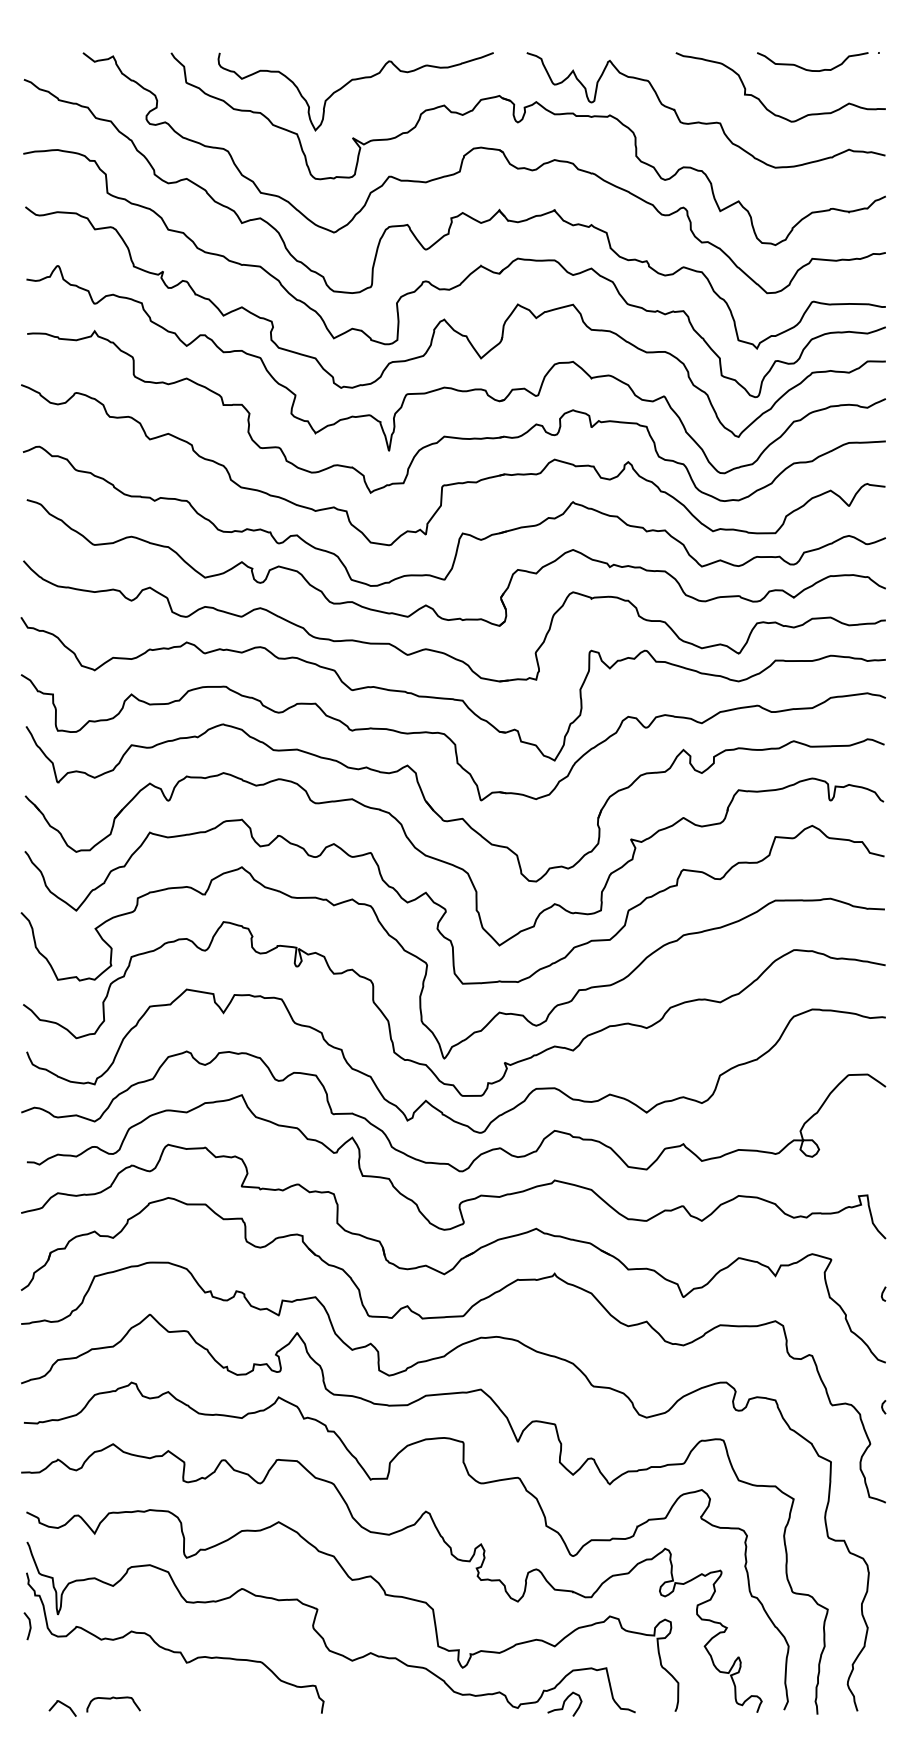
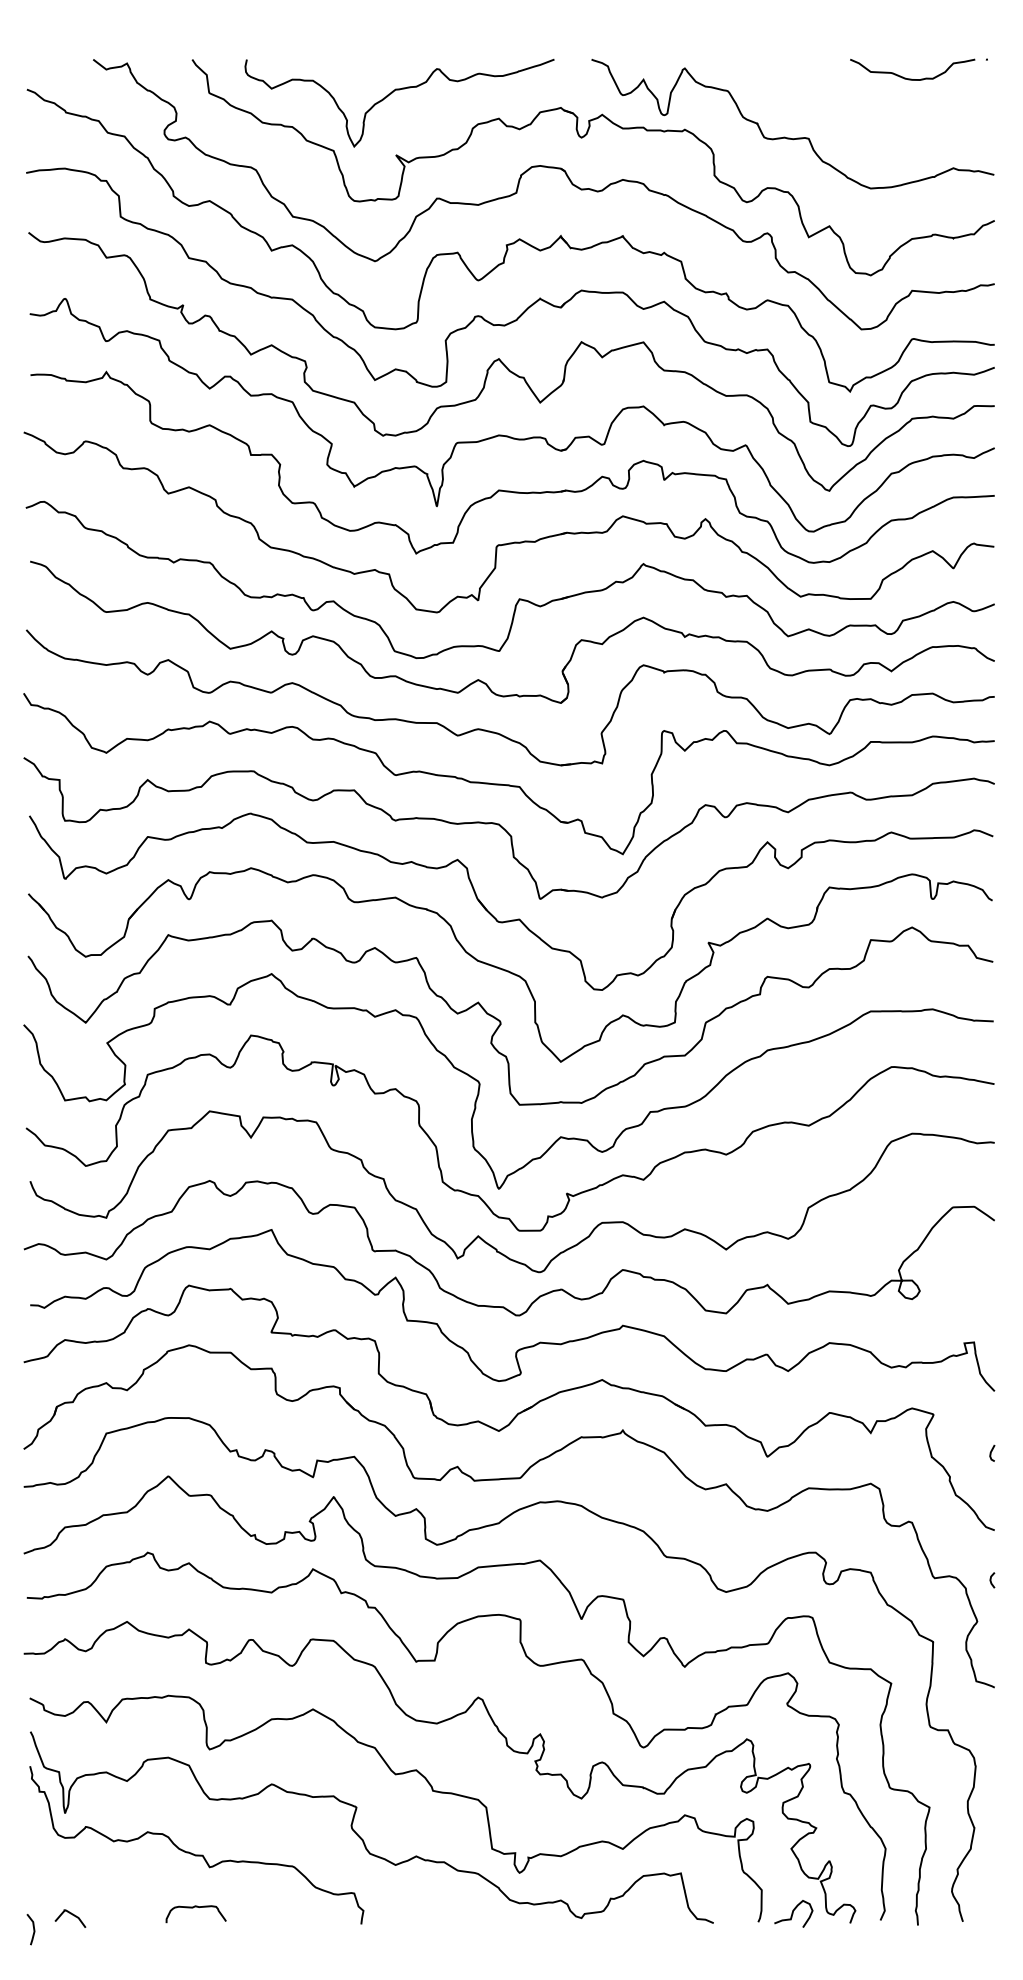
curve: (760, 99) -> (853, 111), removed
line: (29, 1626) -> (33, 1929), moved
curve: (111, 1699) -> (193, 1908), moved
curve: (564, 1703) -> (793, 1913), moved

